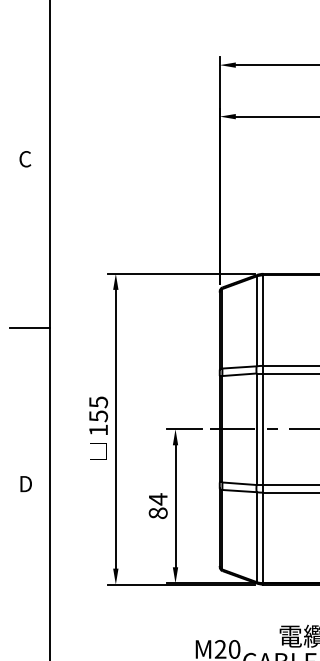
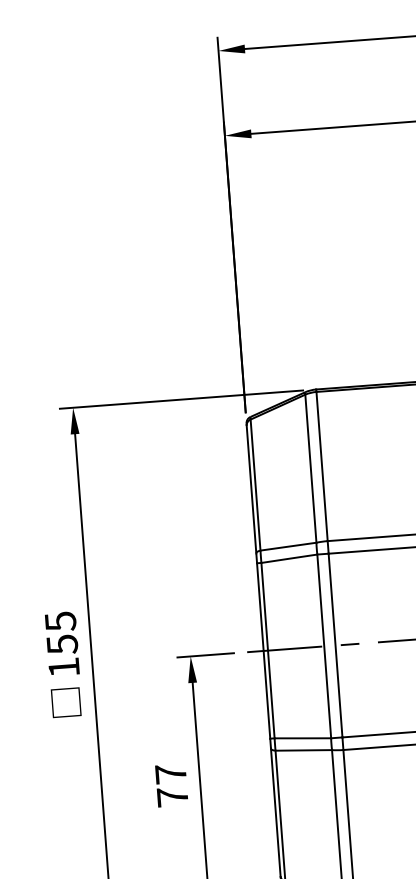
text: (157, 505) -> (170, 784), 84 -> 77

